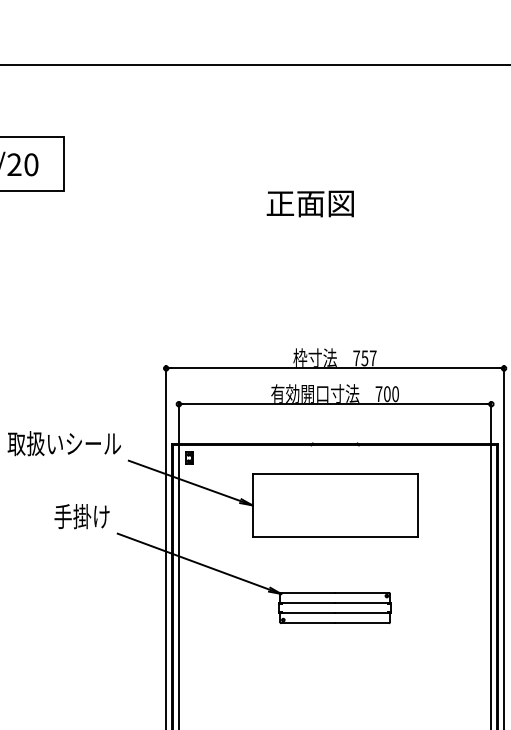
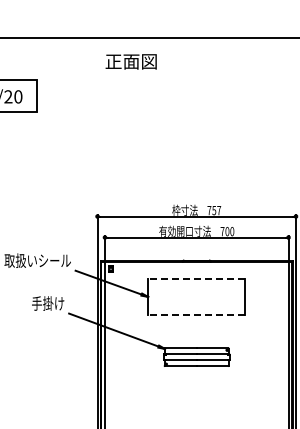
text: (309, 203) -> (130, 61), moved
line: (334, 473) -> (196, 278), solid -> dashed
line: (334, 536) -> (196, 315), solid -> dashed

